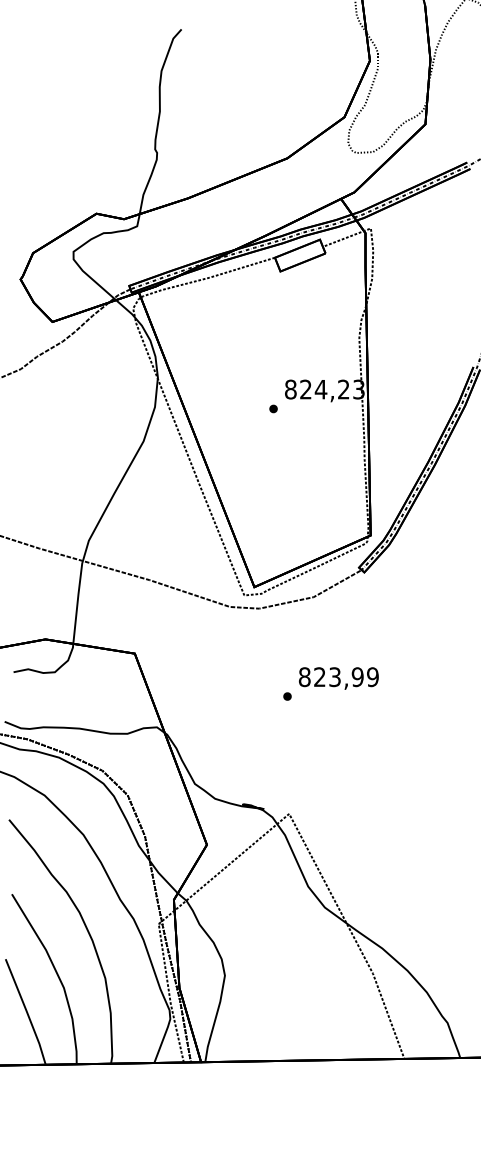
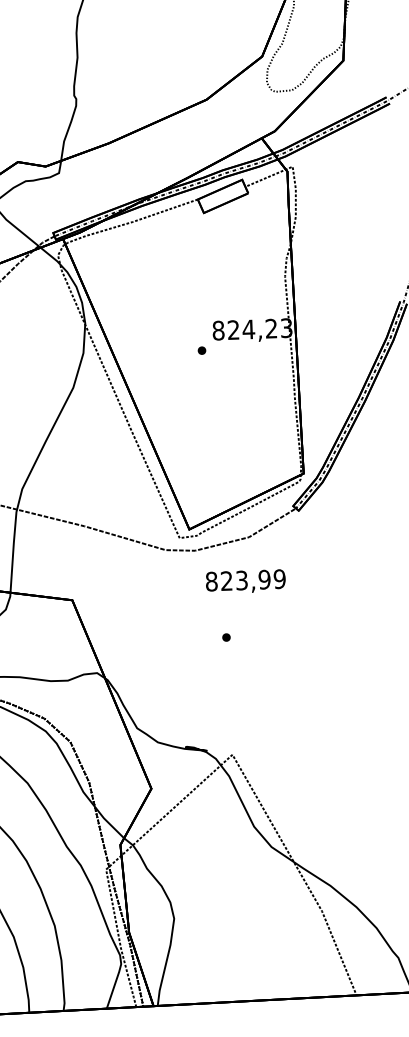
text: (338, 678) -> (245, 581), moved

